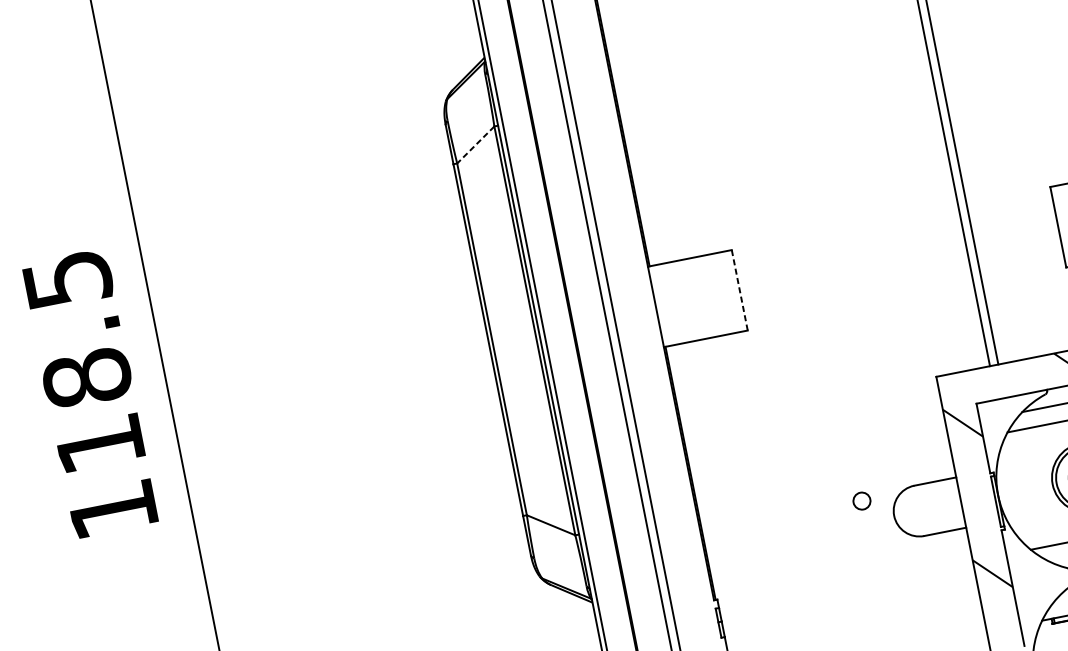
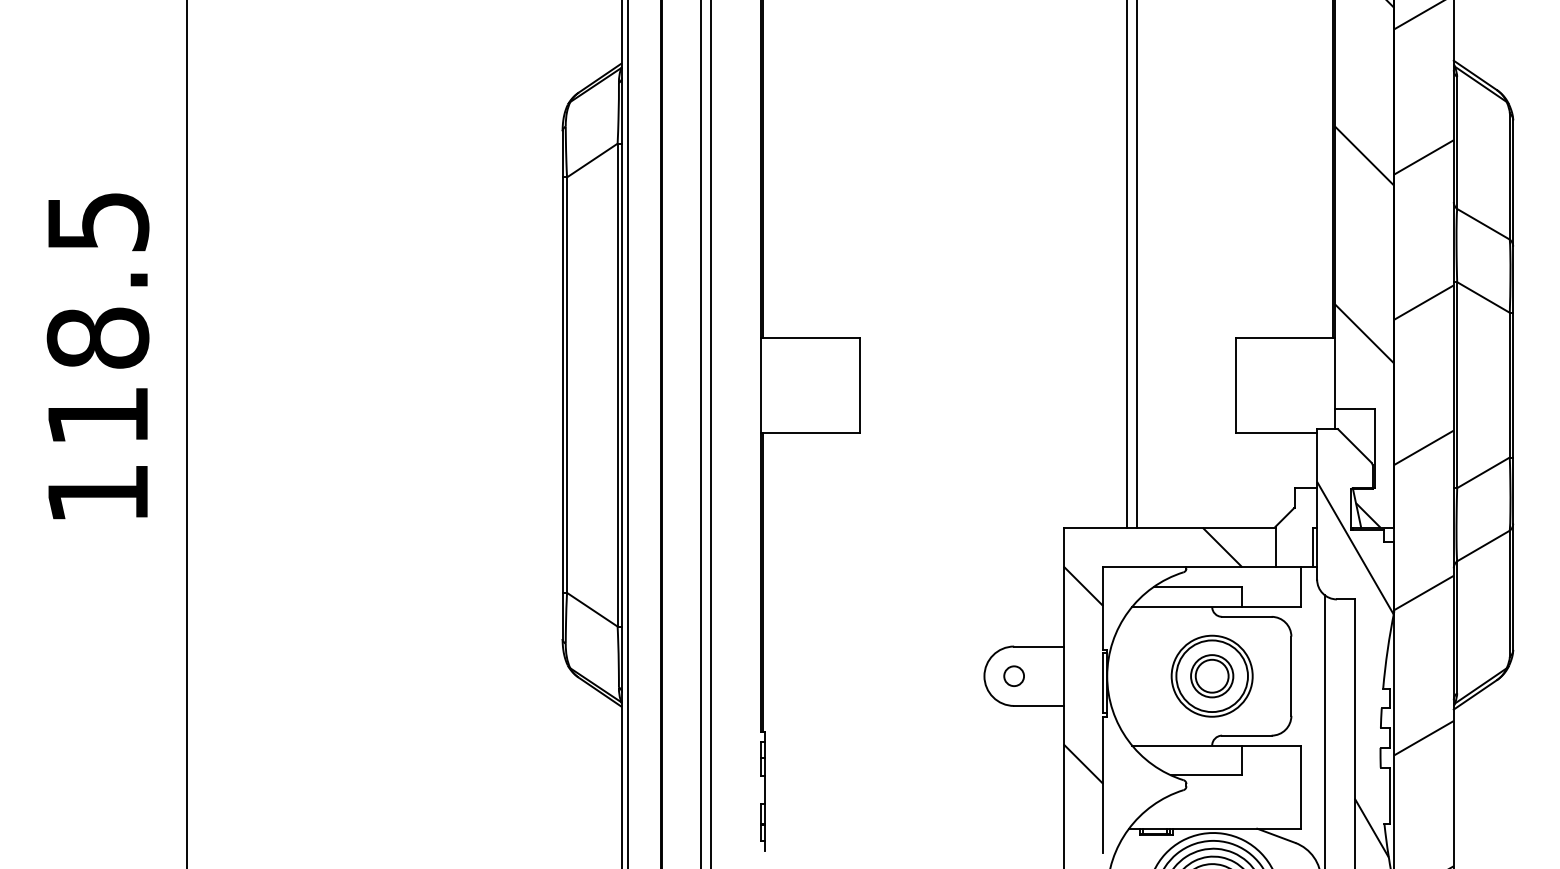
line: (475, 145) -> (591, 160), dashed -> solid
line: (739, 290) -> (859, 385), dashed -> solid
circle: (861, 500) -> (1013, 675), moved

